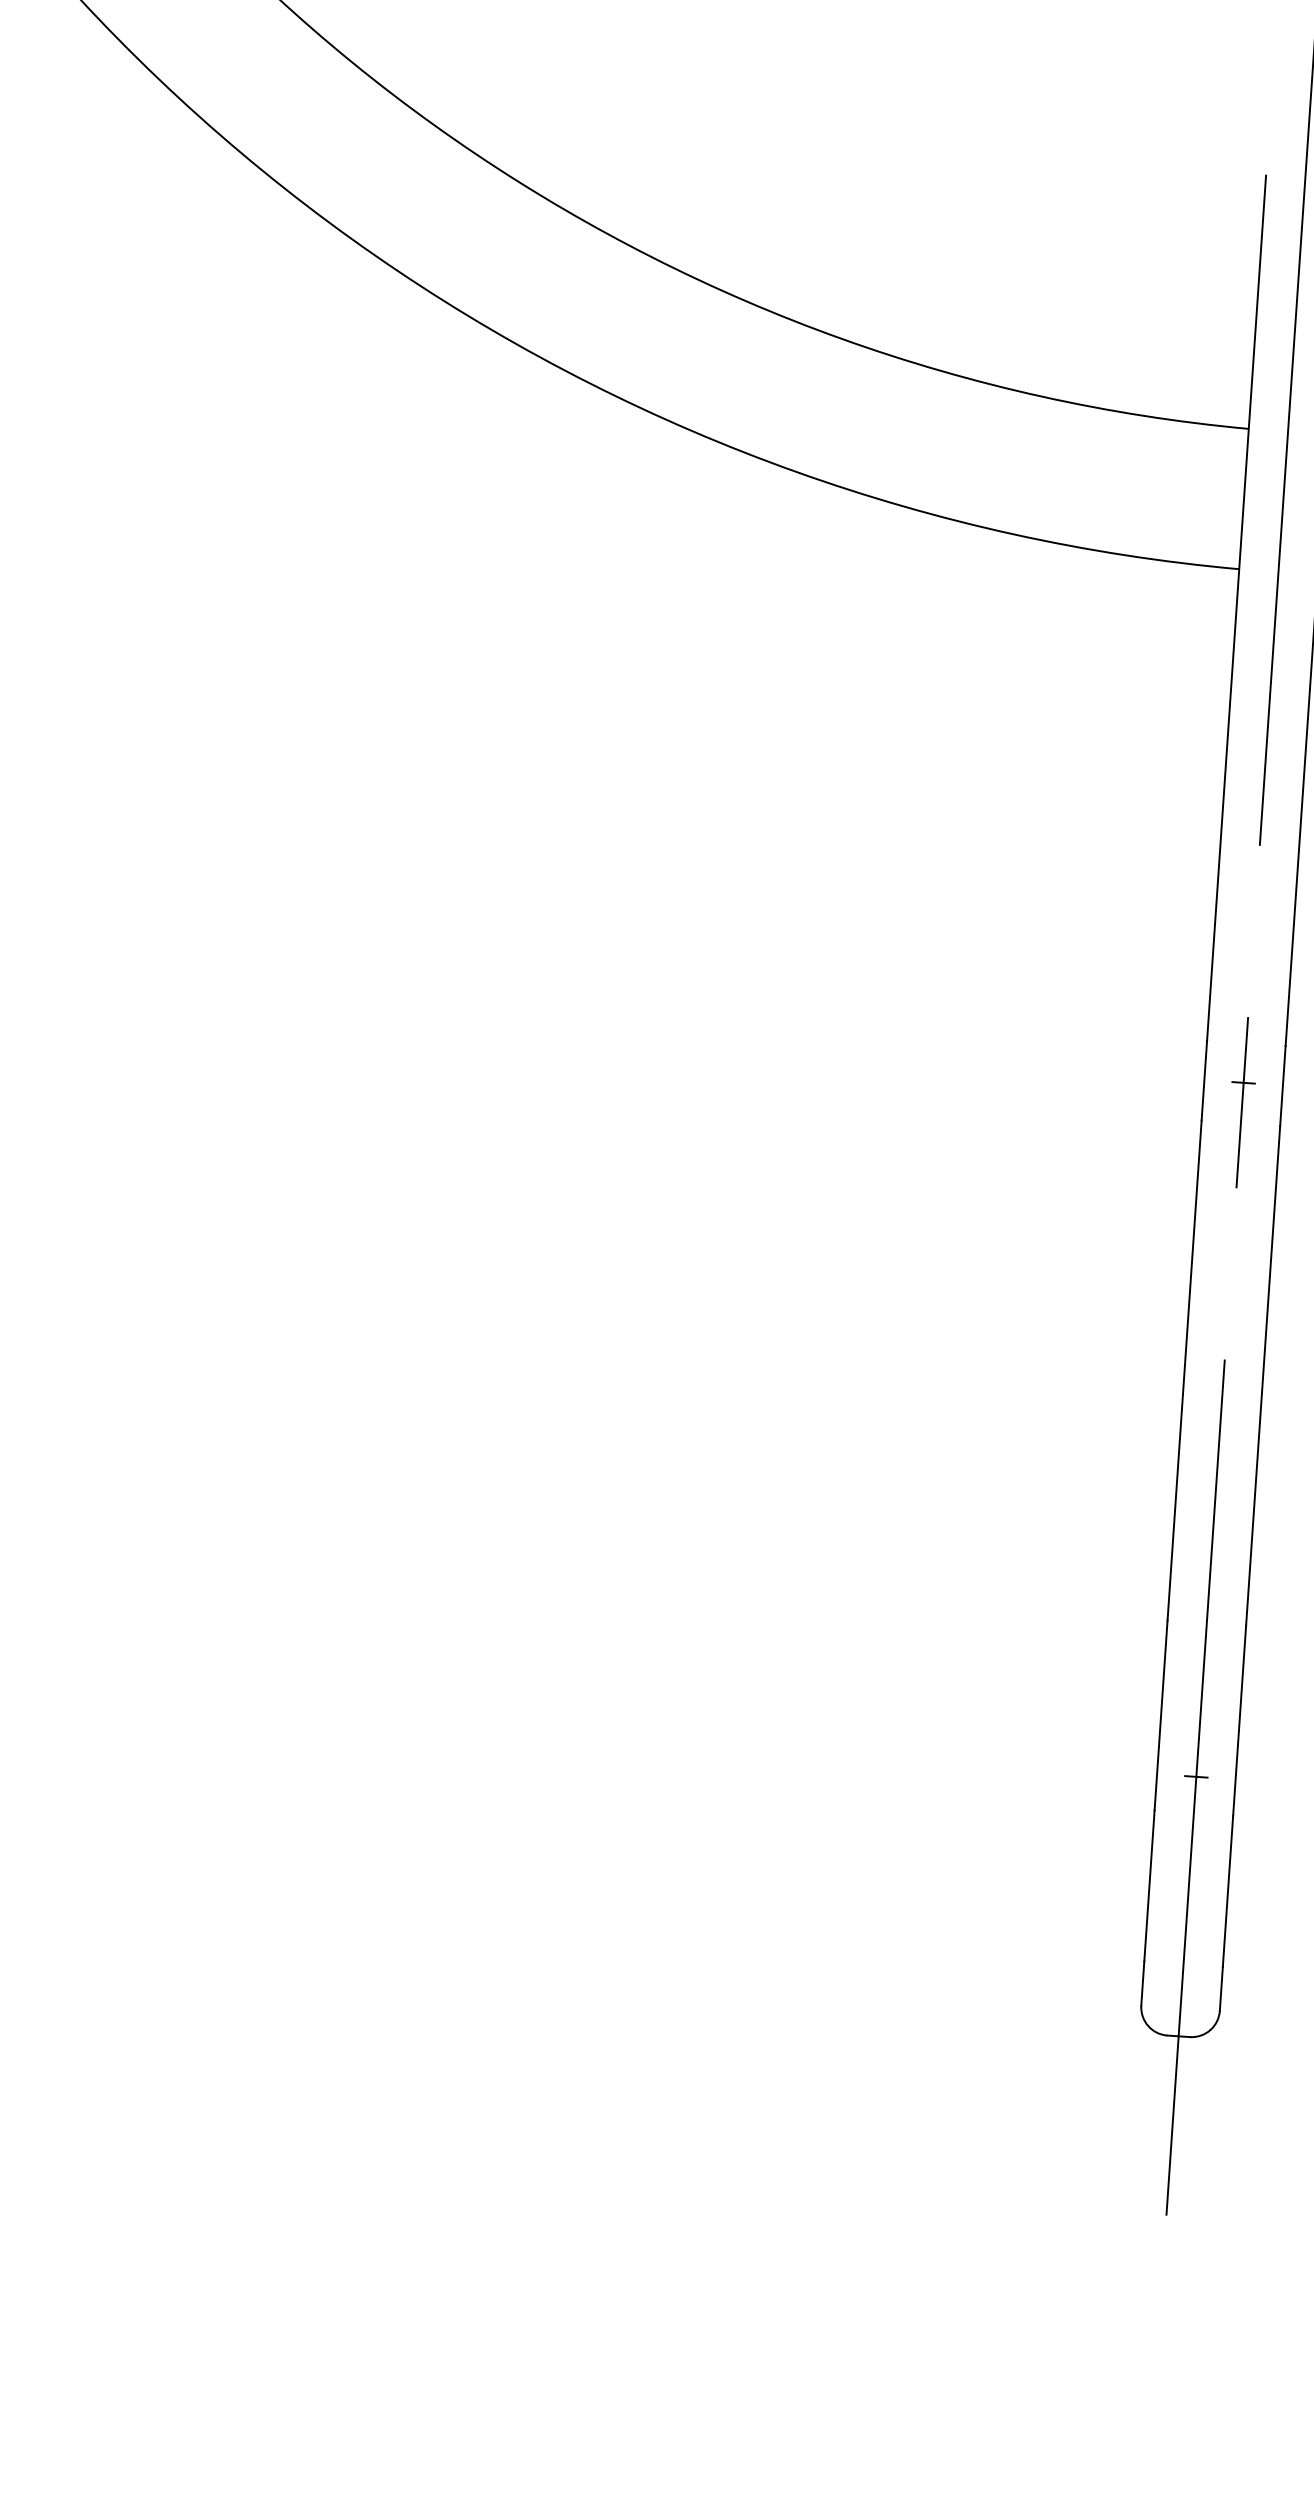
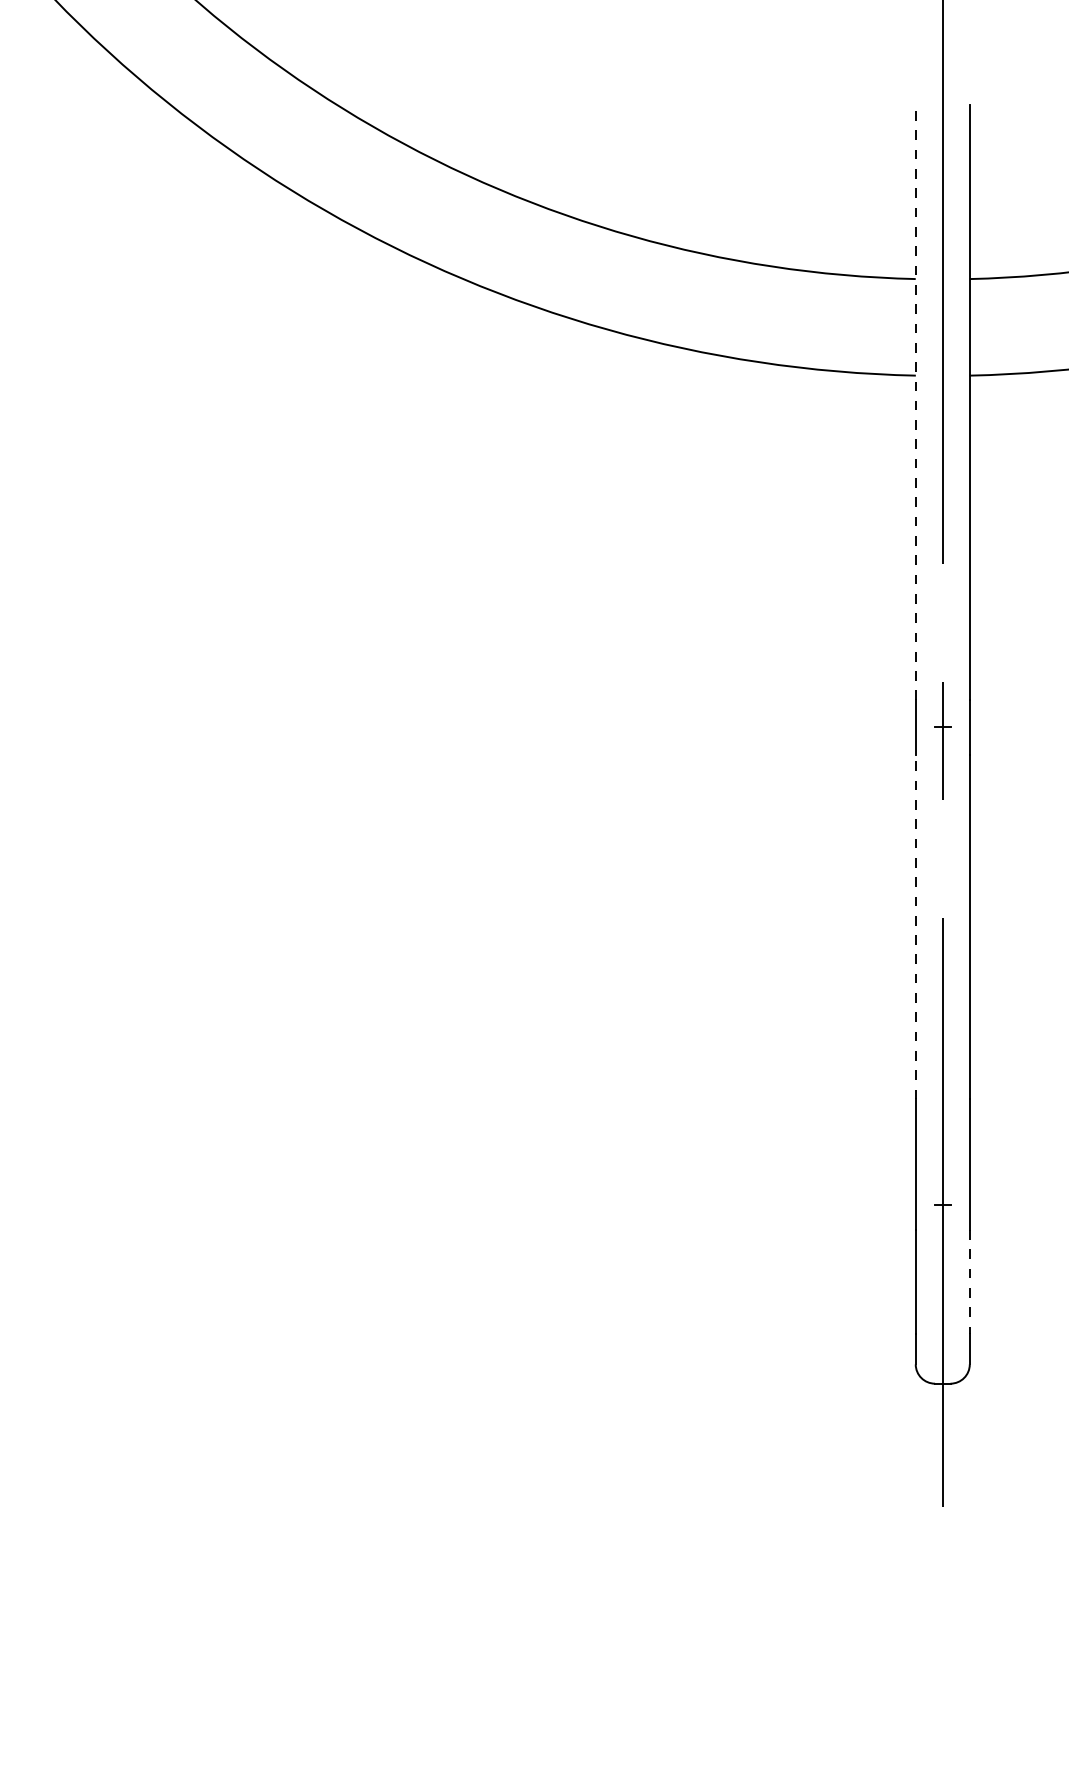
line: (1236, 608) -> (915, 402), solid -> dashed
line: (1184, 1369) -> (915, 926), solid -> dashed
line: (1227, 1891) -> (969, 1282), solid -> dashed

